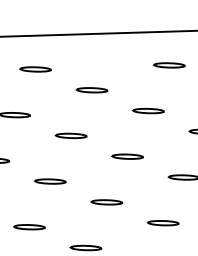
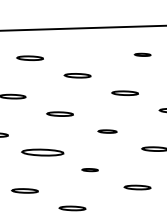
part: (169, 65) -> (142, 54), size x0.6
part: (127, 156) -> (107, 131), size x0.7
part: (49, 181) -> (41, 152), size x1.6
part: (106, 202) -> (89, 170), size x0.6

